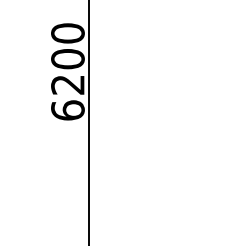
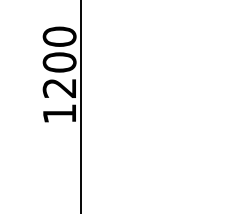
text: (67, 110) -> (59, 113), 6200 -> 1200

